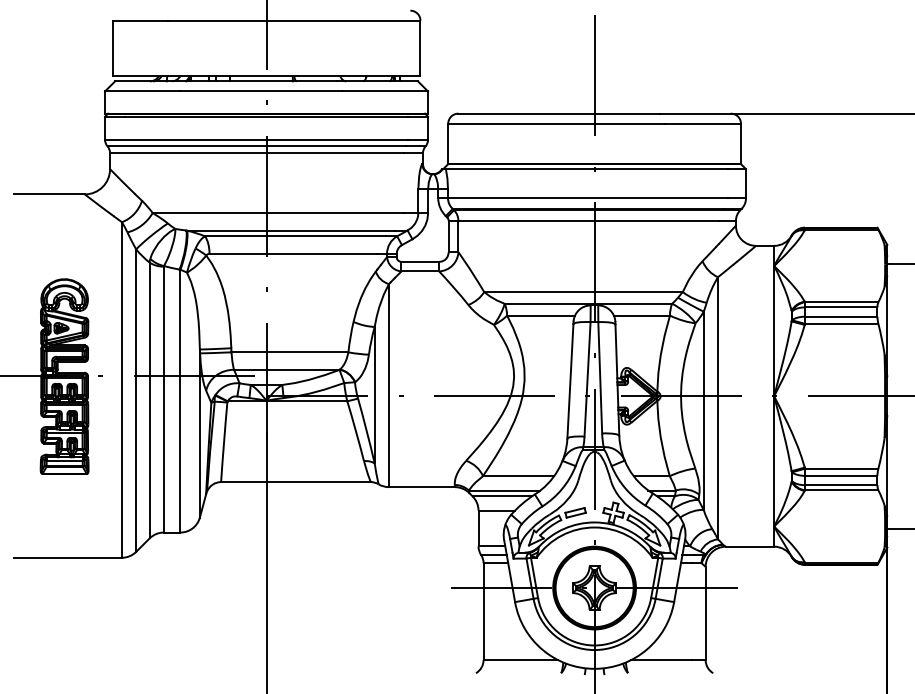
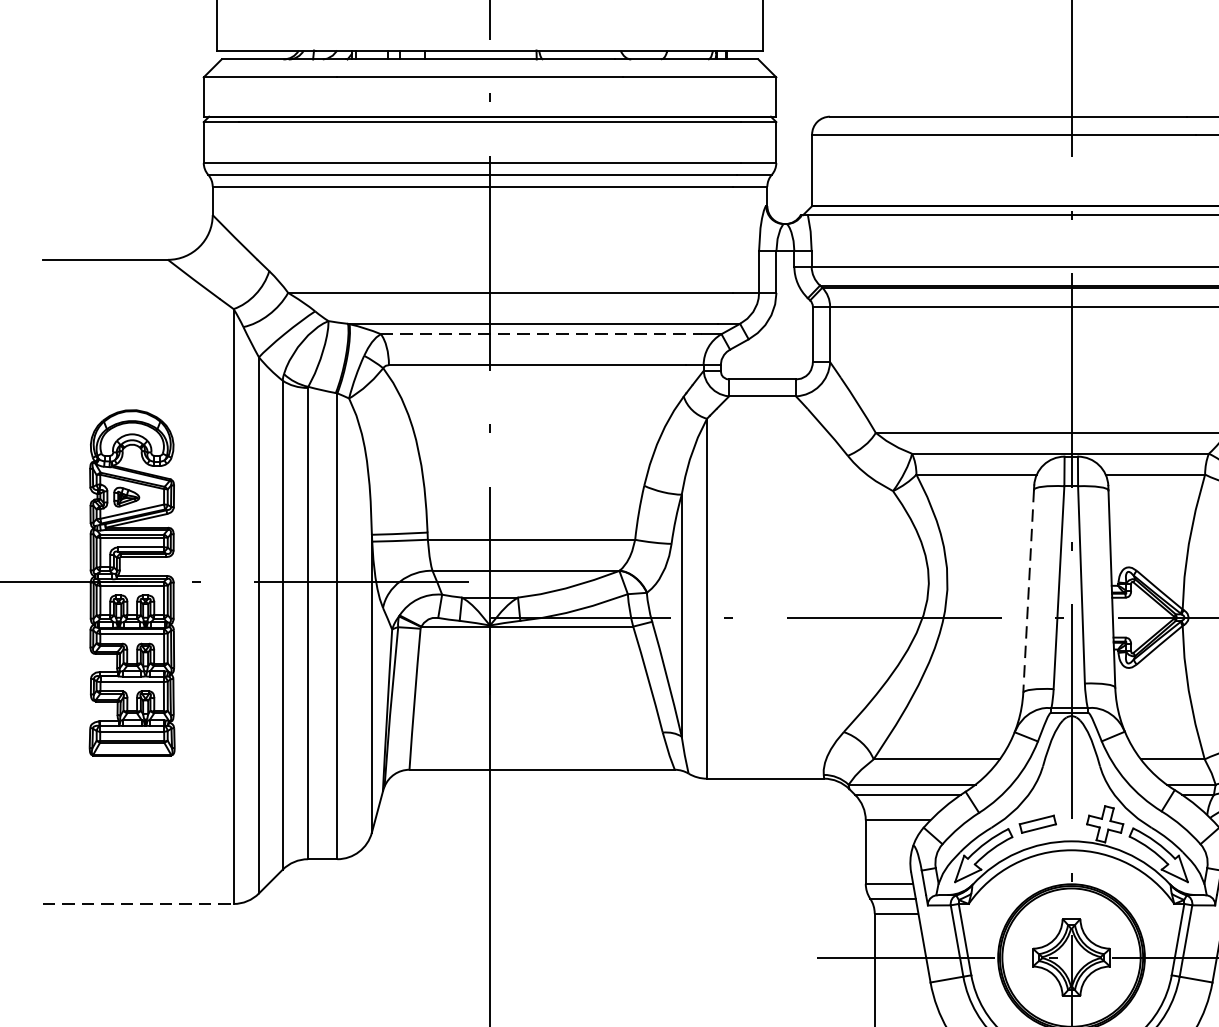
line: (295, 236) -> (541, 334), solid -> dashed
line: (570, 381) -> (1028, 591), solid -> dashed
line: (68, 557) -> (138, 903), solid -> dashed

